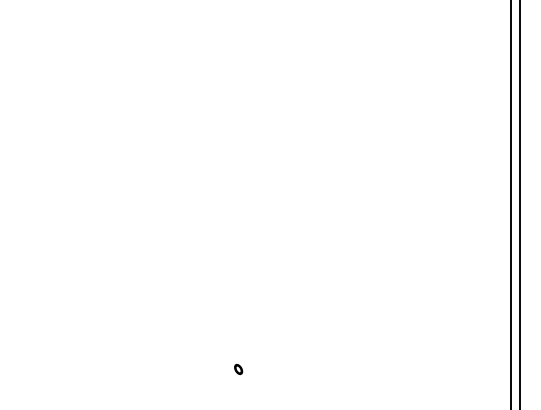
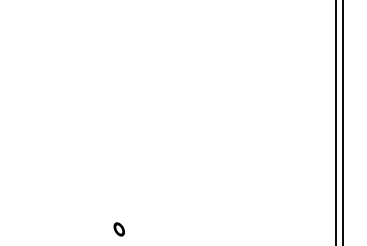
part: (238, 369) -> (119, 229), size x1.67

